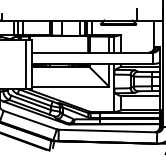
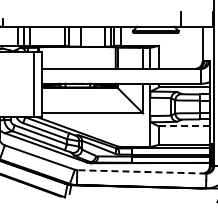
line: (140, 96) -> (184, 126), solid -> dashed
line: (107, 130) -> (141, 171), solid -> dashed

